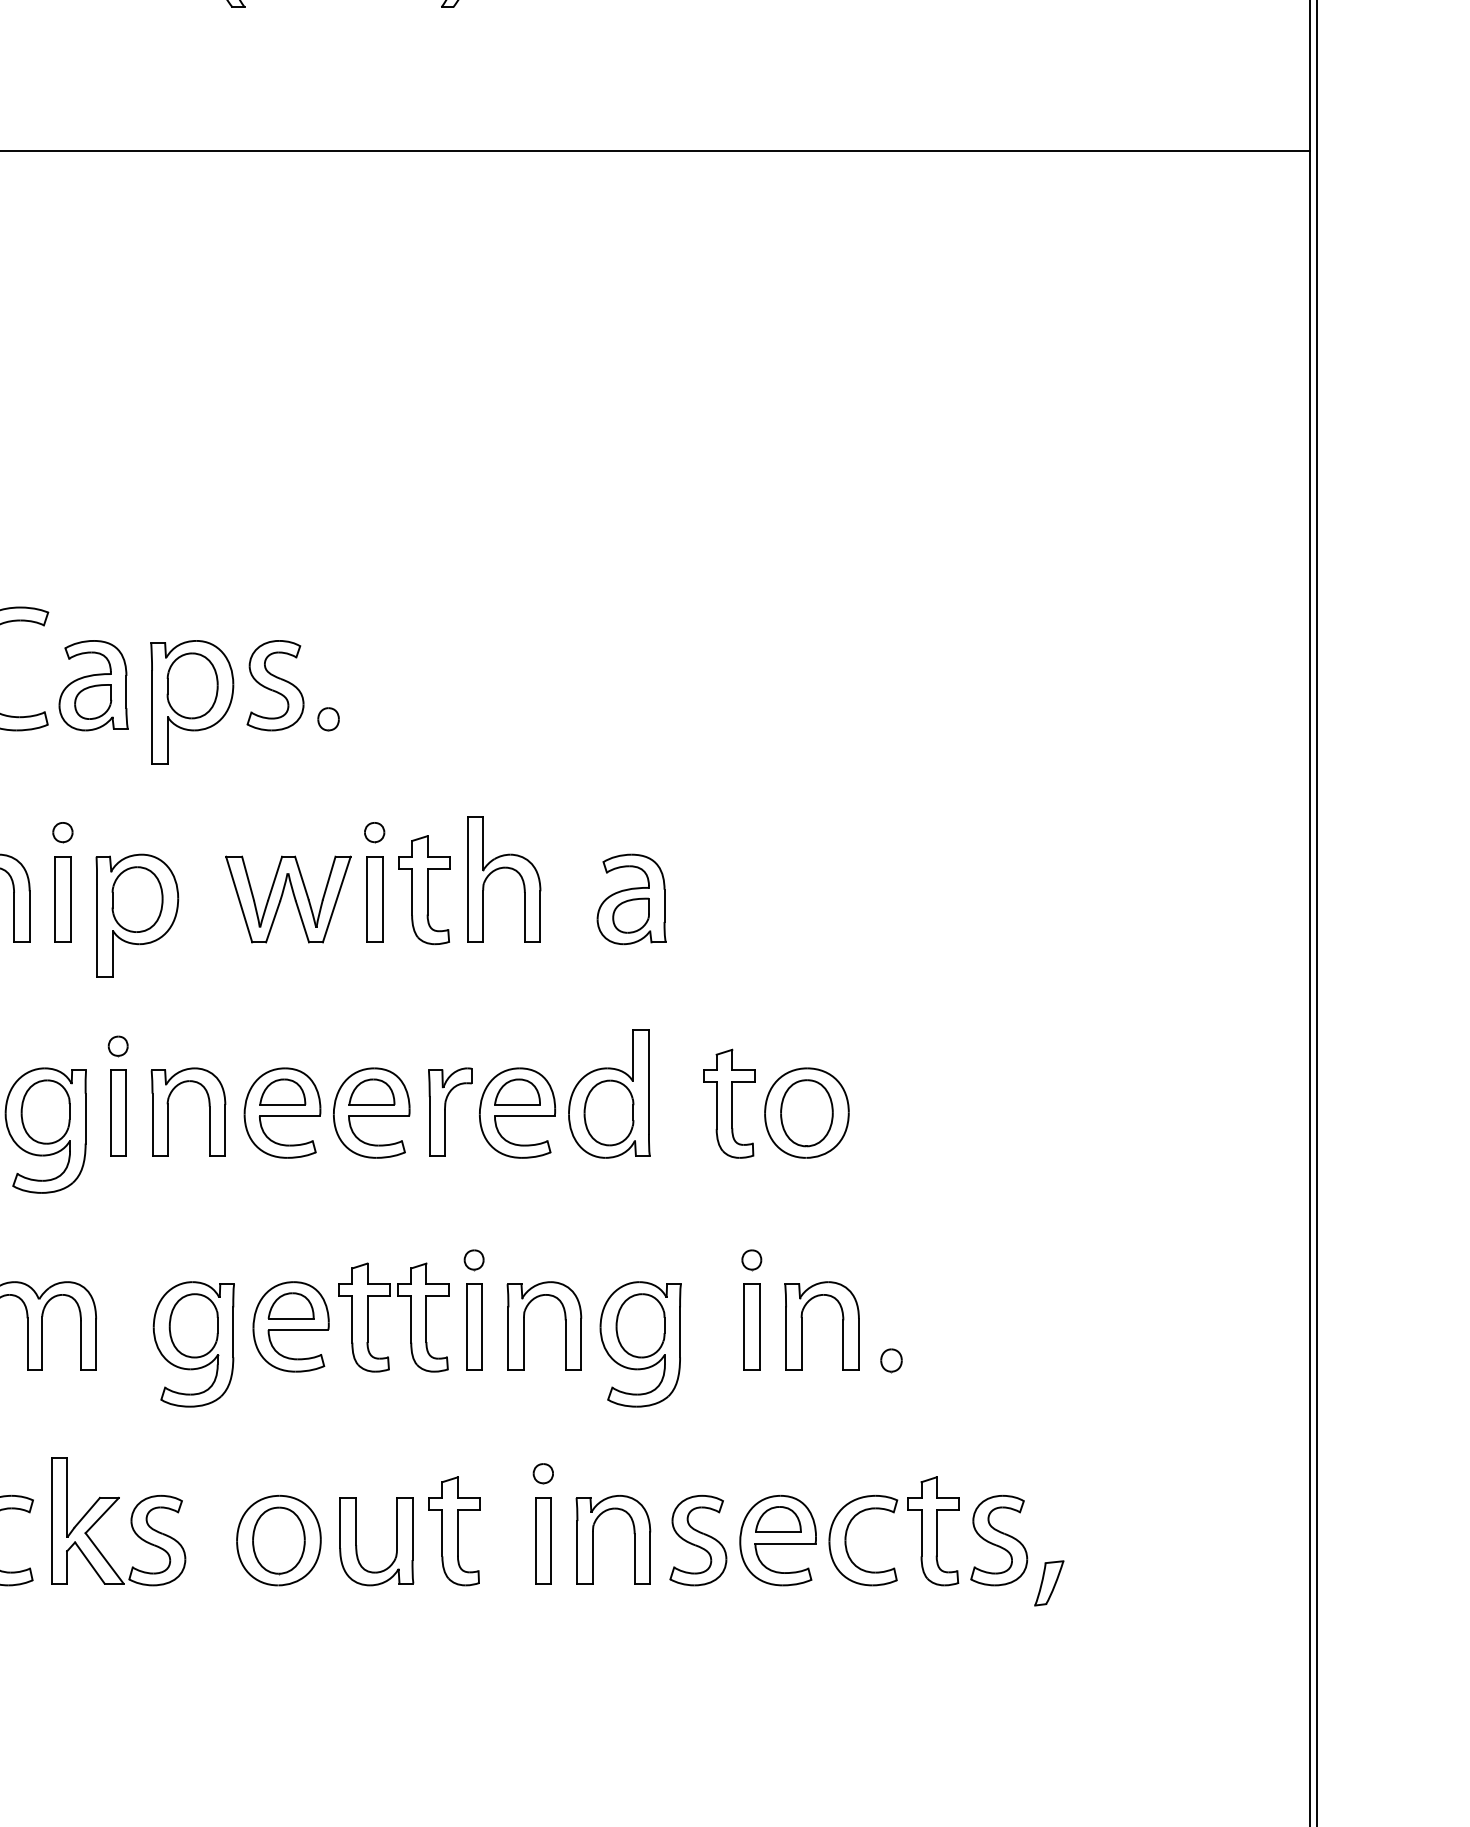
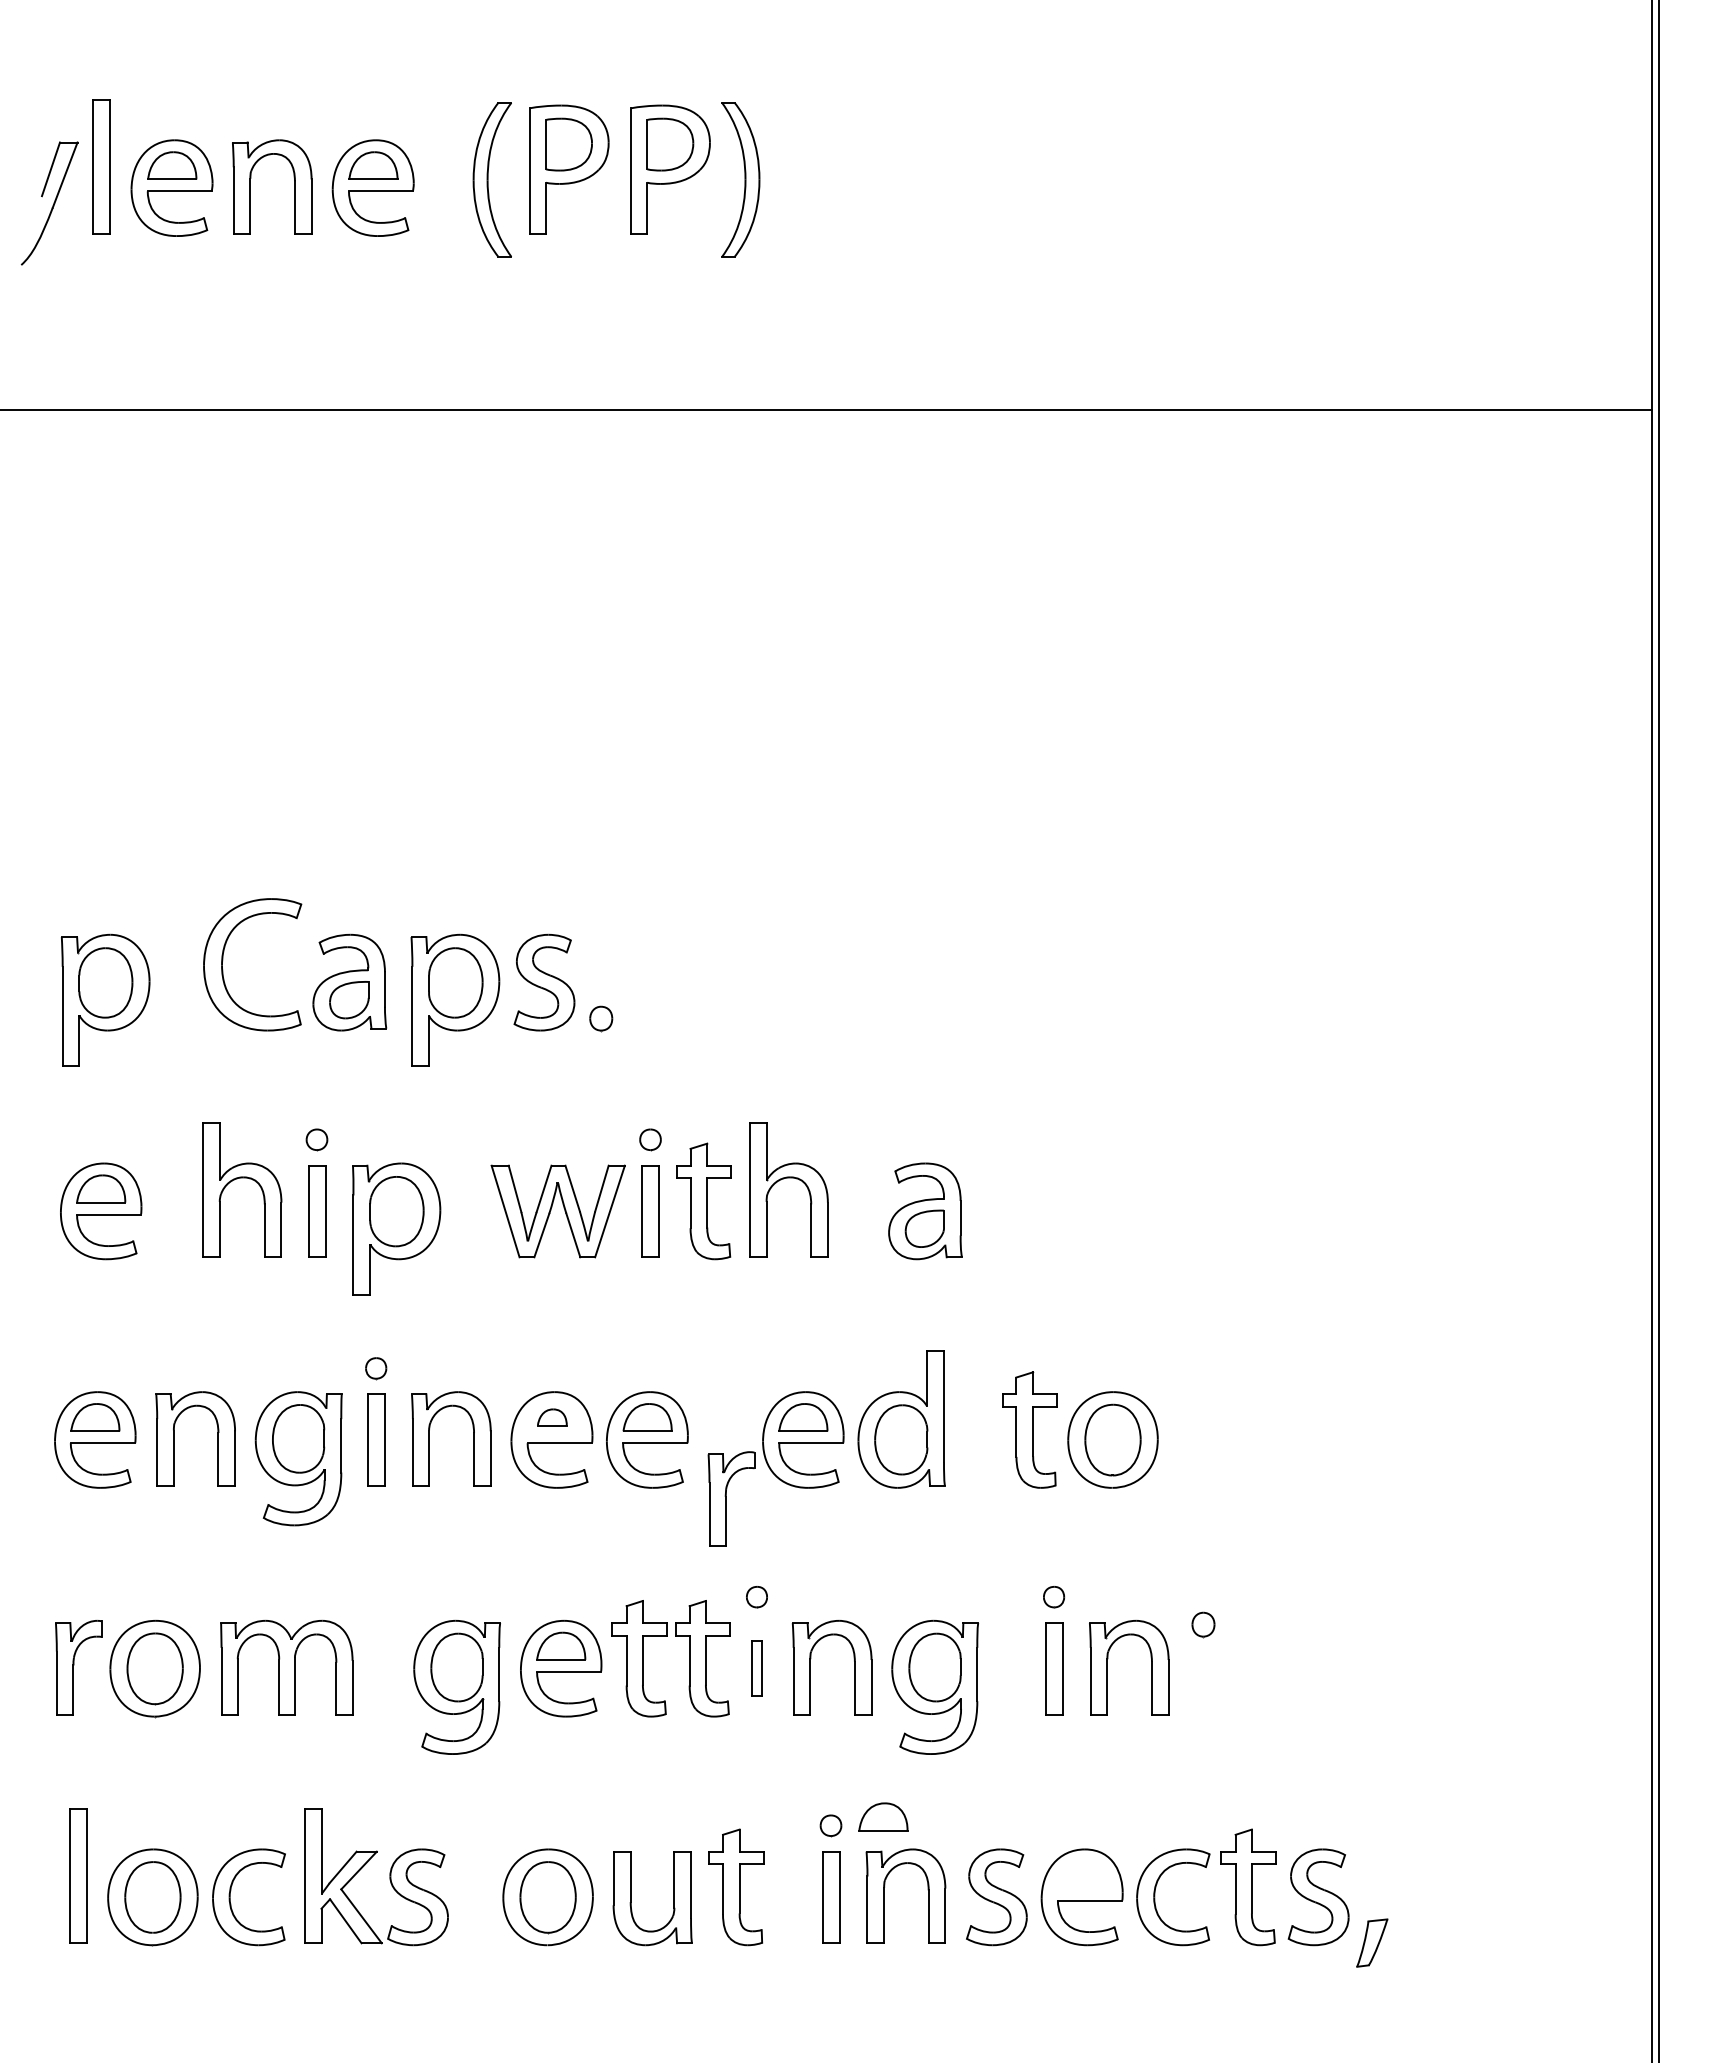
part: (283, 1092) -> (552, 1417), size x0.6
part: (450, 1111) -> (731, 1498), moved
part: (474, 1326) -> (757, 1668), size x0.6
part: (891, 1360) -> (1203, 1624), moved
part: (778, 1519) -> (883, 1816), moved

